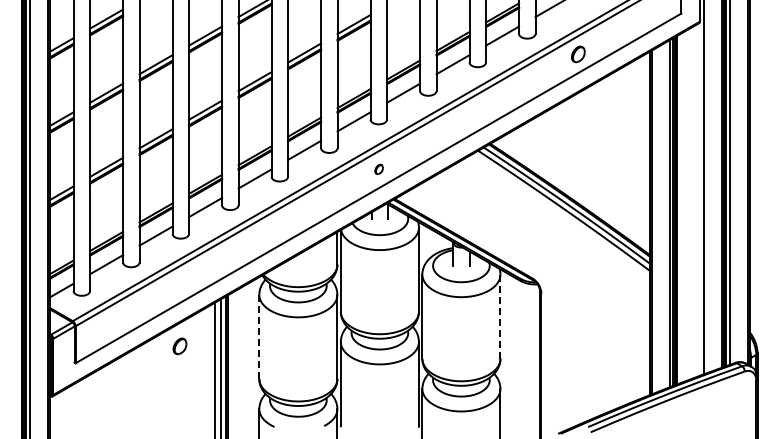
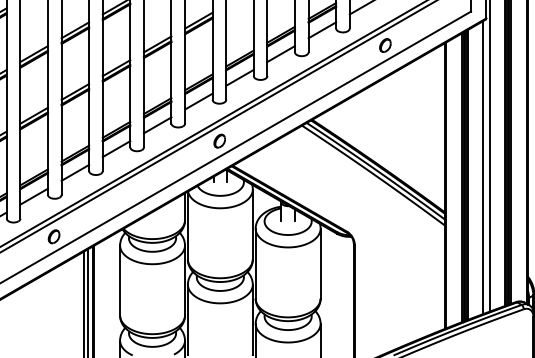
part: (378, 169) -> (219, 141), size x1.67
line: (695, 201) -> (482, 167), added
line: (500, 316) -> (320, 263), dashed -> solid
line: (259, 337) -> (120, 280), dashed -> solid
part: (179, 346) -> (53, 236), moved

